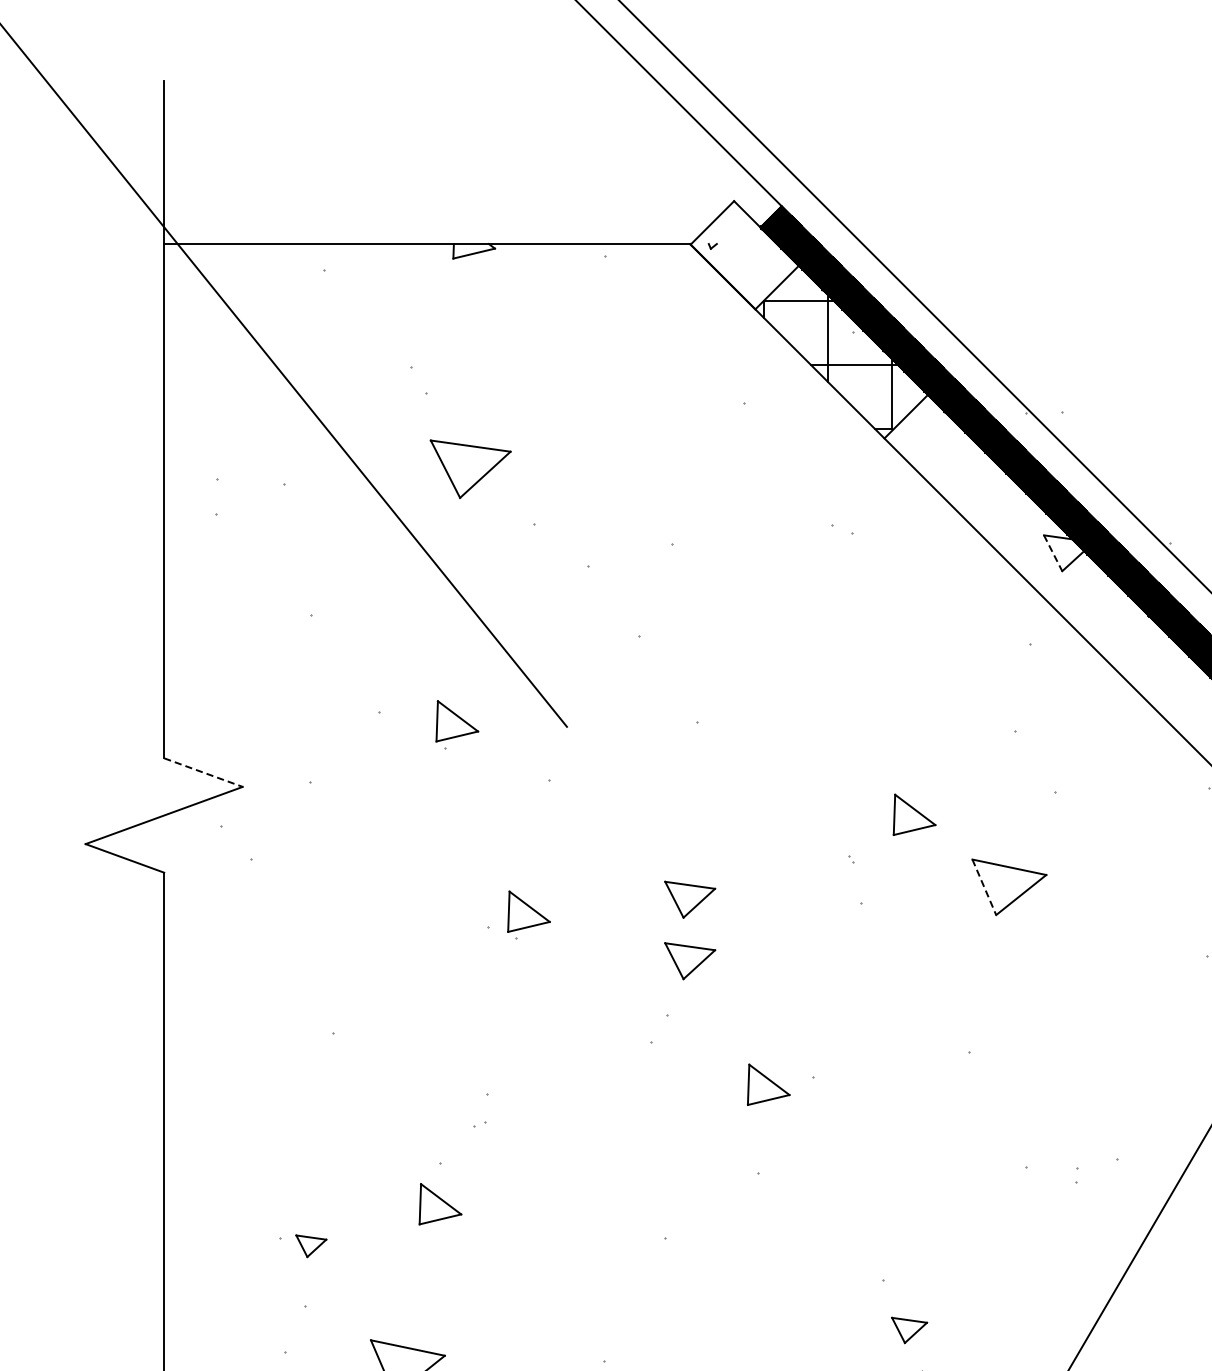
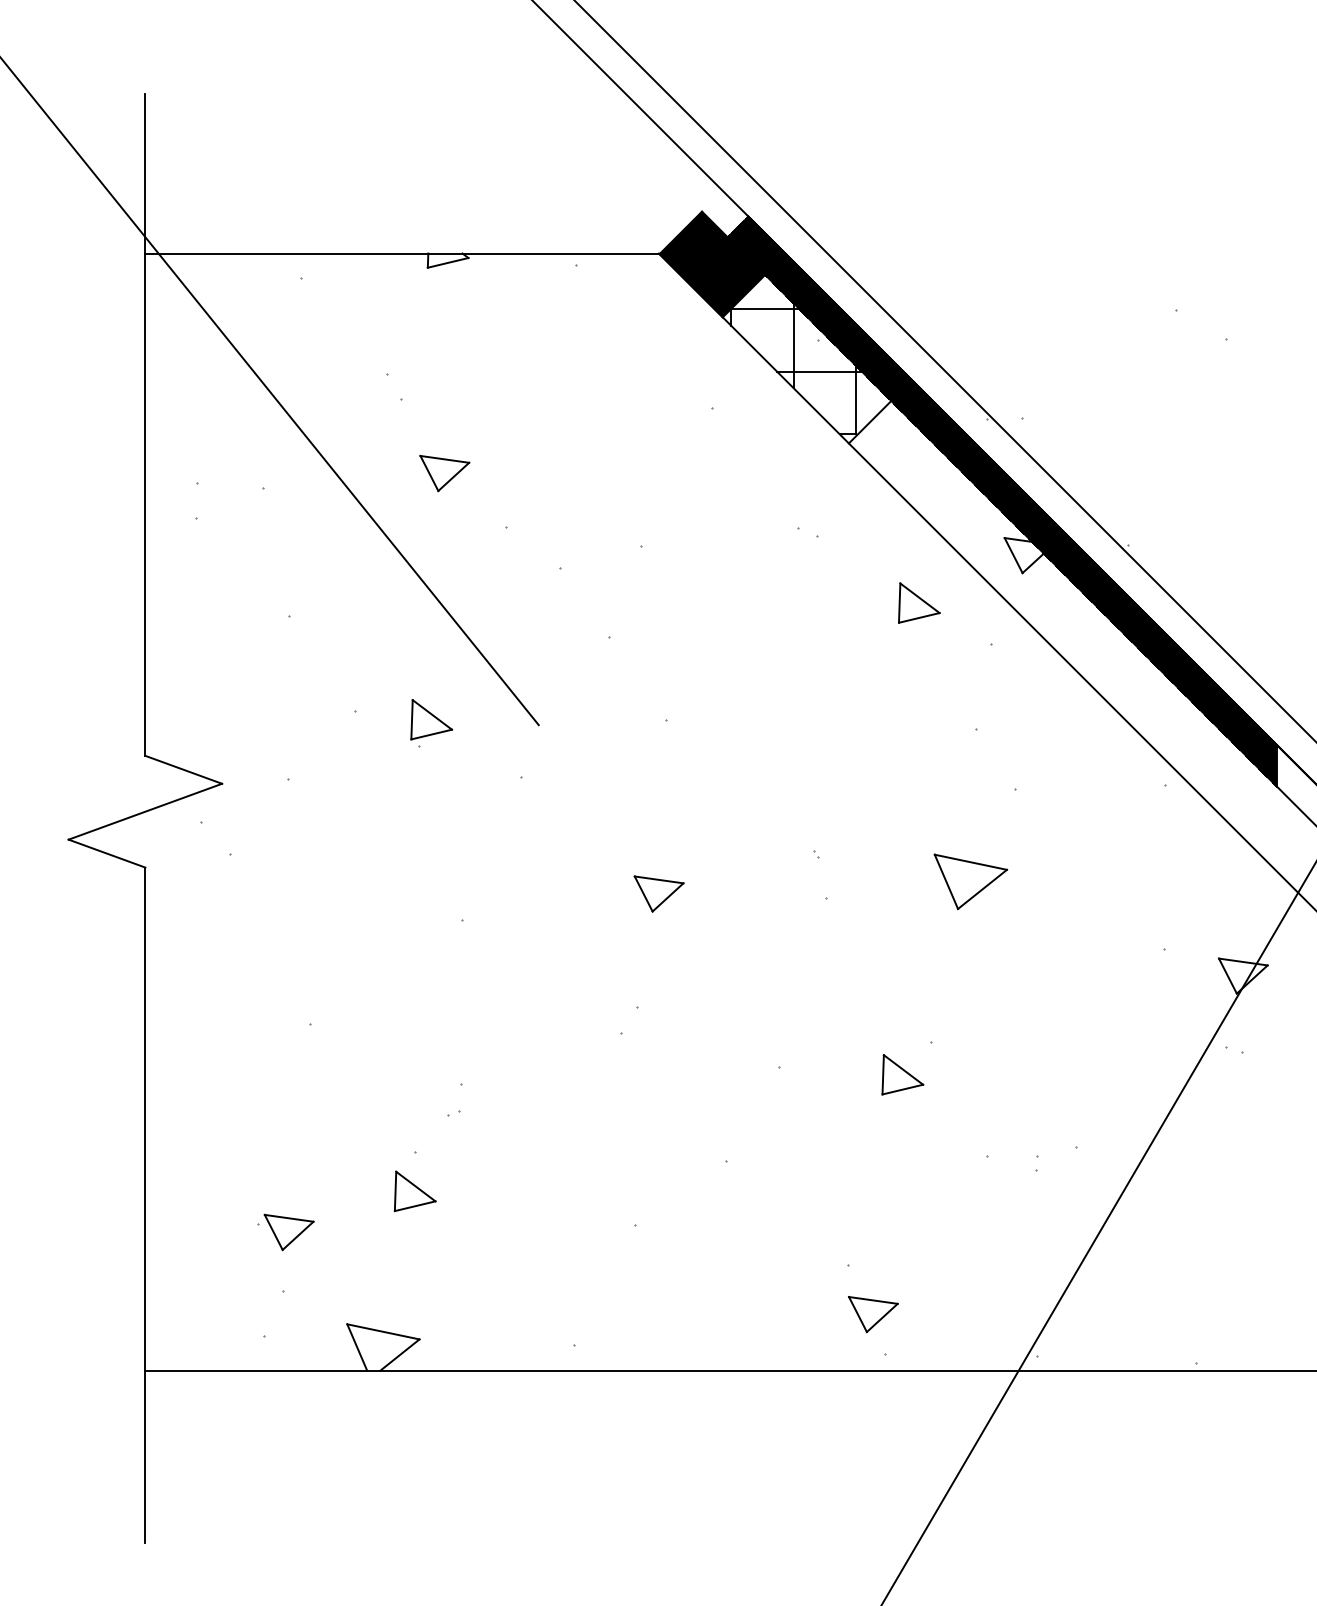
fill: (744, 255) -> (712, 264), added
part: (470, 469) -> (444, 473), size x0.62
line: (1053, 553) -> (1013, 555), dashed -> solid
line: (203, 772) -> (183, 769), dashed -> solid
part: (914, 814) -> (919, 602), moved
line: (984, 887) -> (946, 882), dashed -> solid
part: (528, 915) -> (501, 909), removed
part: (689, 960) -> (658, 953), removed
part: (768, 1084) -> (902, 1074), moved
part: (310, 1246) -> (288, 1232), size x1.67
part: (909, 1330) -> (873, 1314), size x1.43

